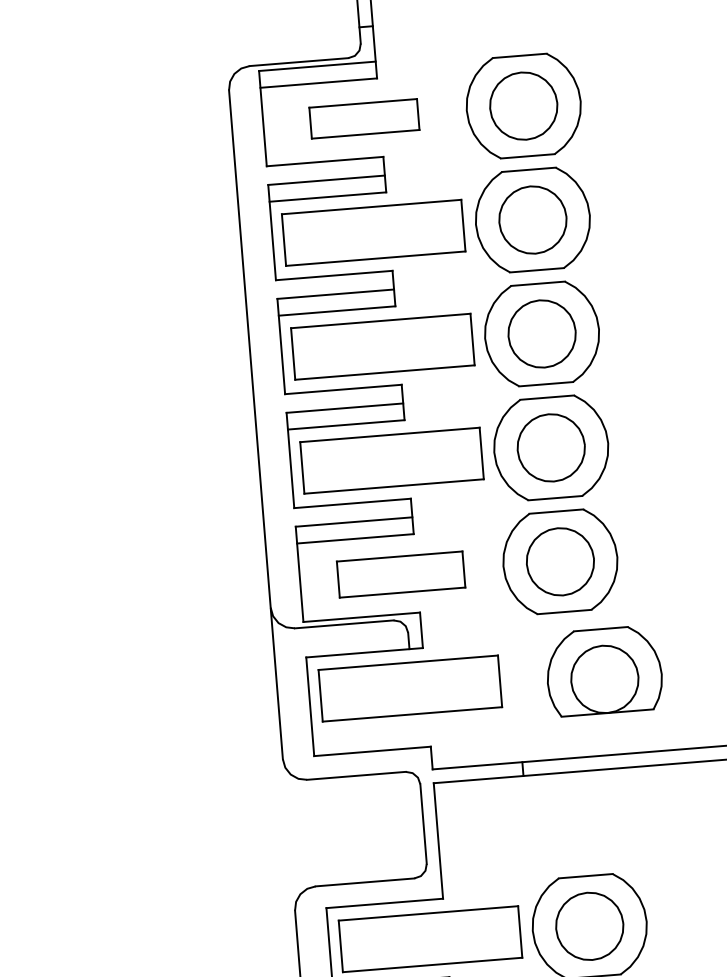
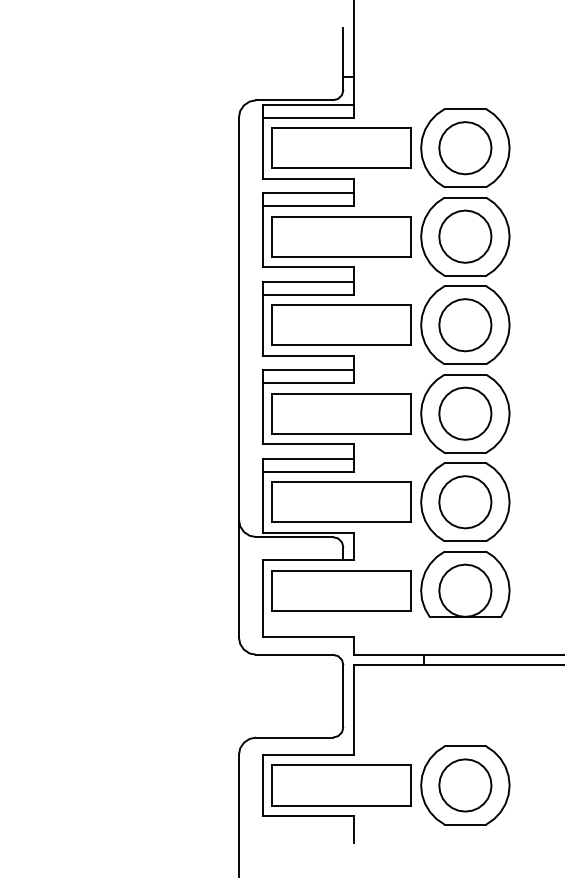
part: (364, 118) -> (341, 147), size x1.67
part: (400, 573) -> (341, 501), size x1.43
part: (604, 671) -> (465, 584), moved

